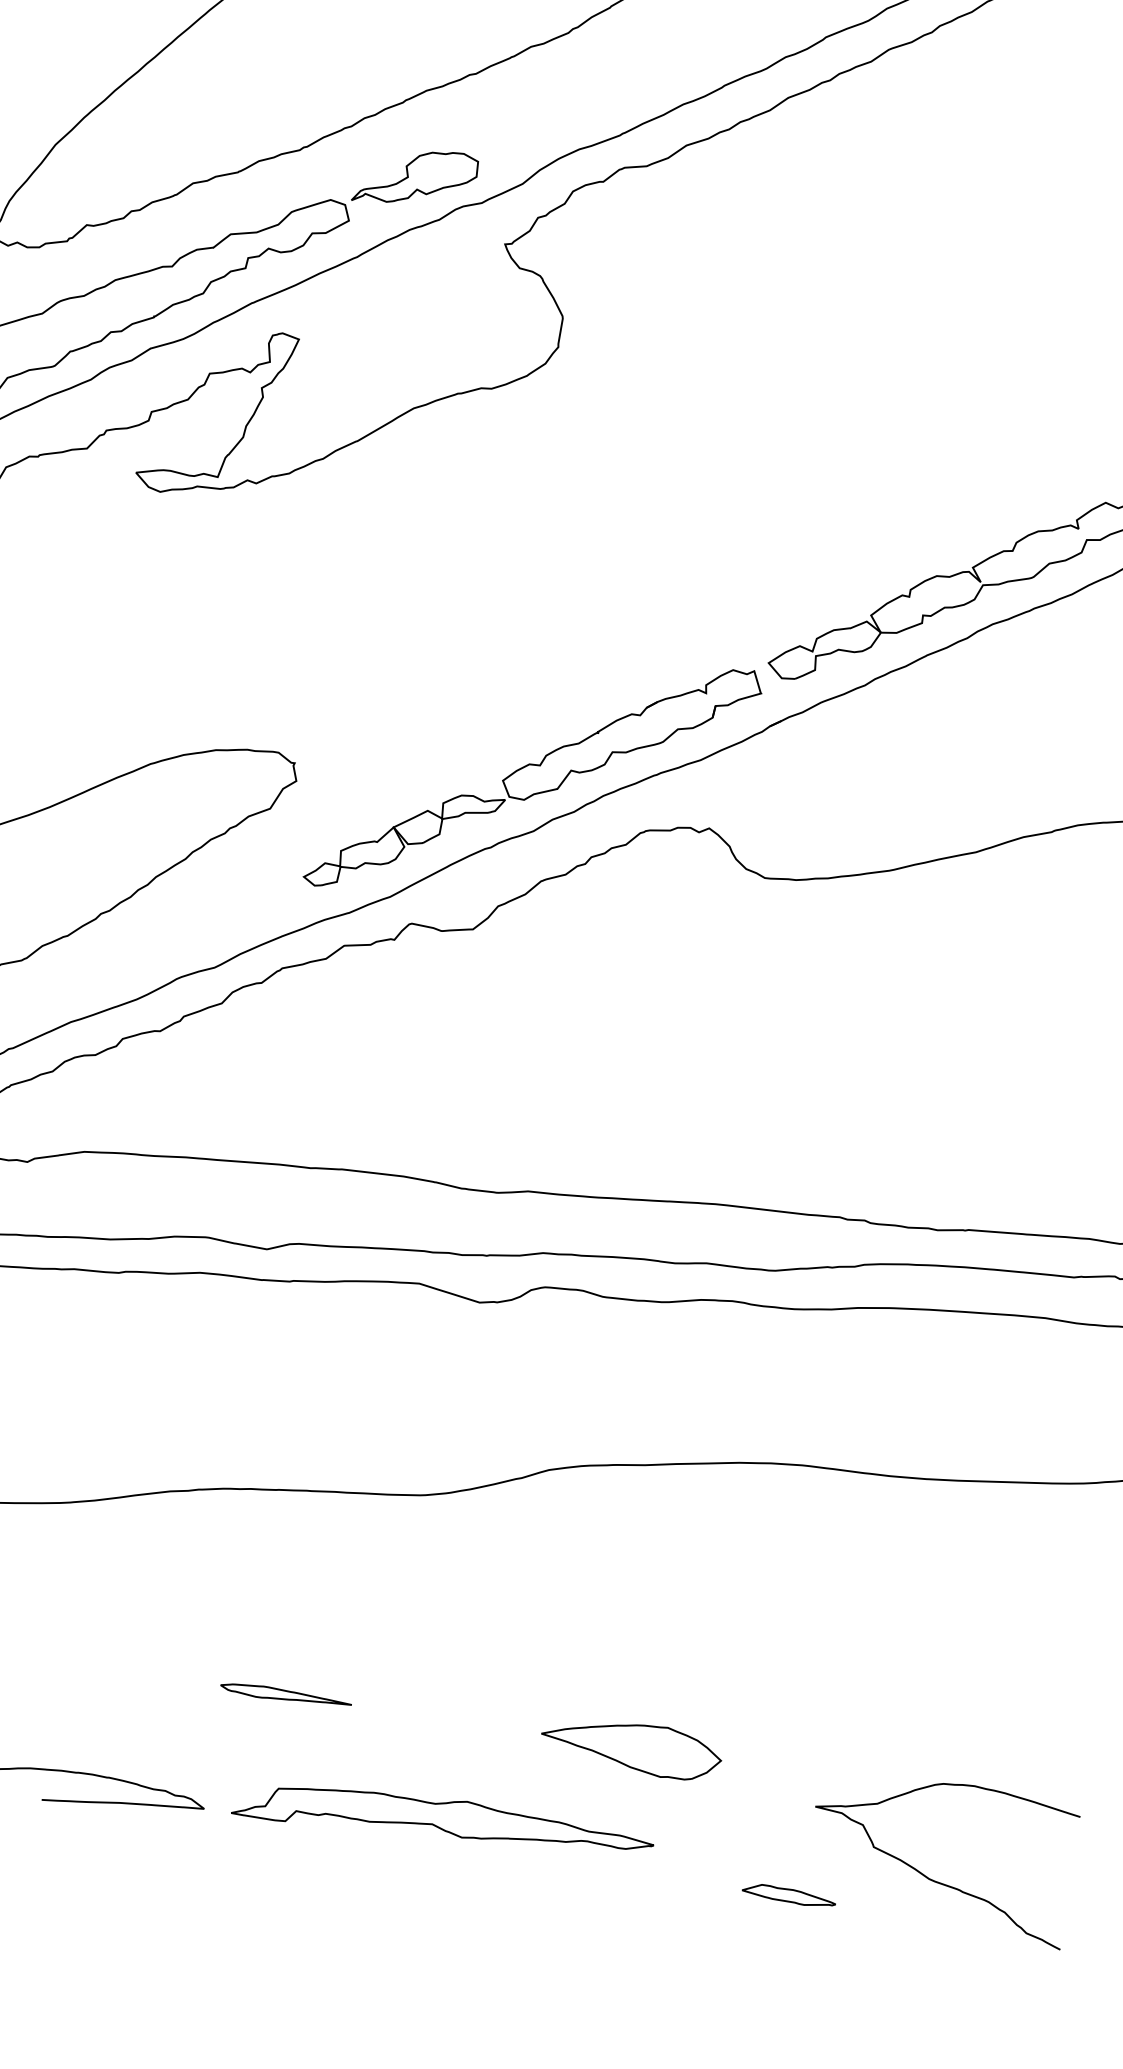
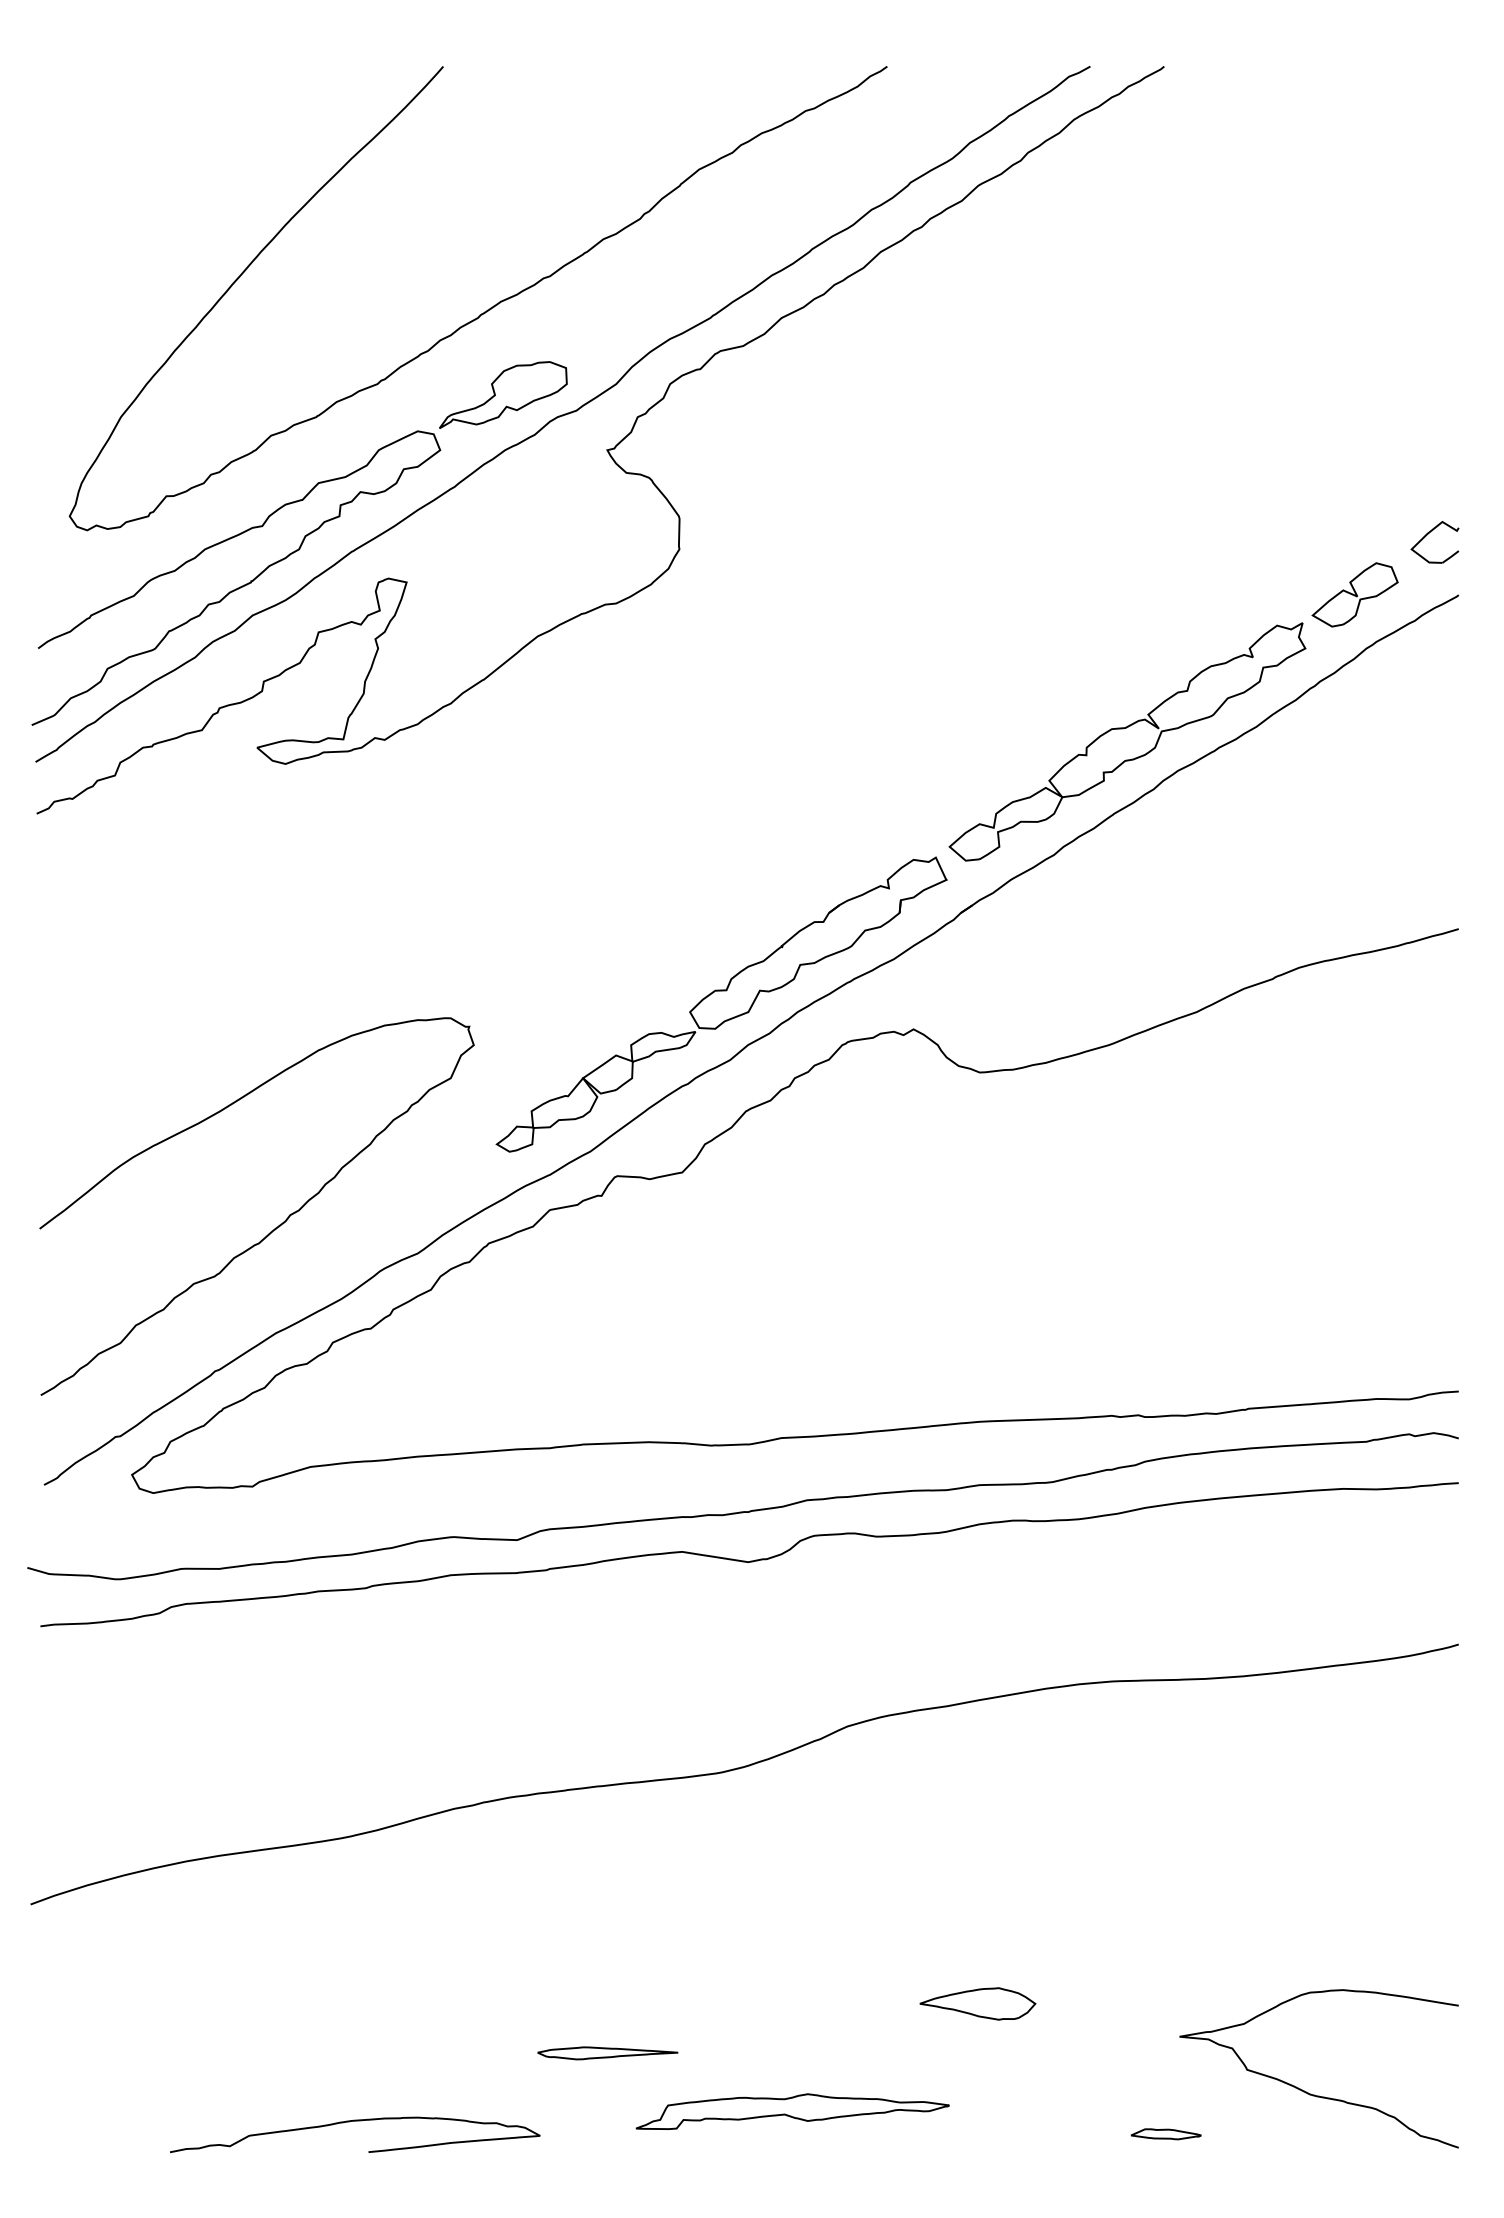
part: (285, 1695) -> (607, 2053), moved
part: (631, 1747) -> (977, 2003), size x0.6
part: (443, 1821) -> (792, 2111), size x0.7
part: (788, 1895) -> (1165, 2134), size x0.7

